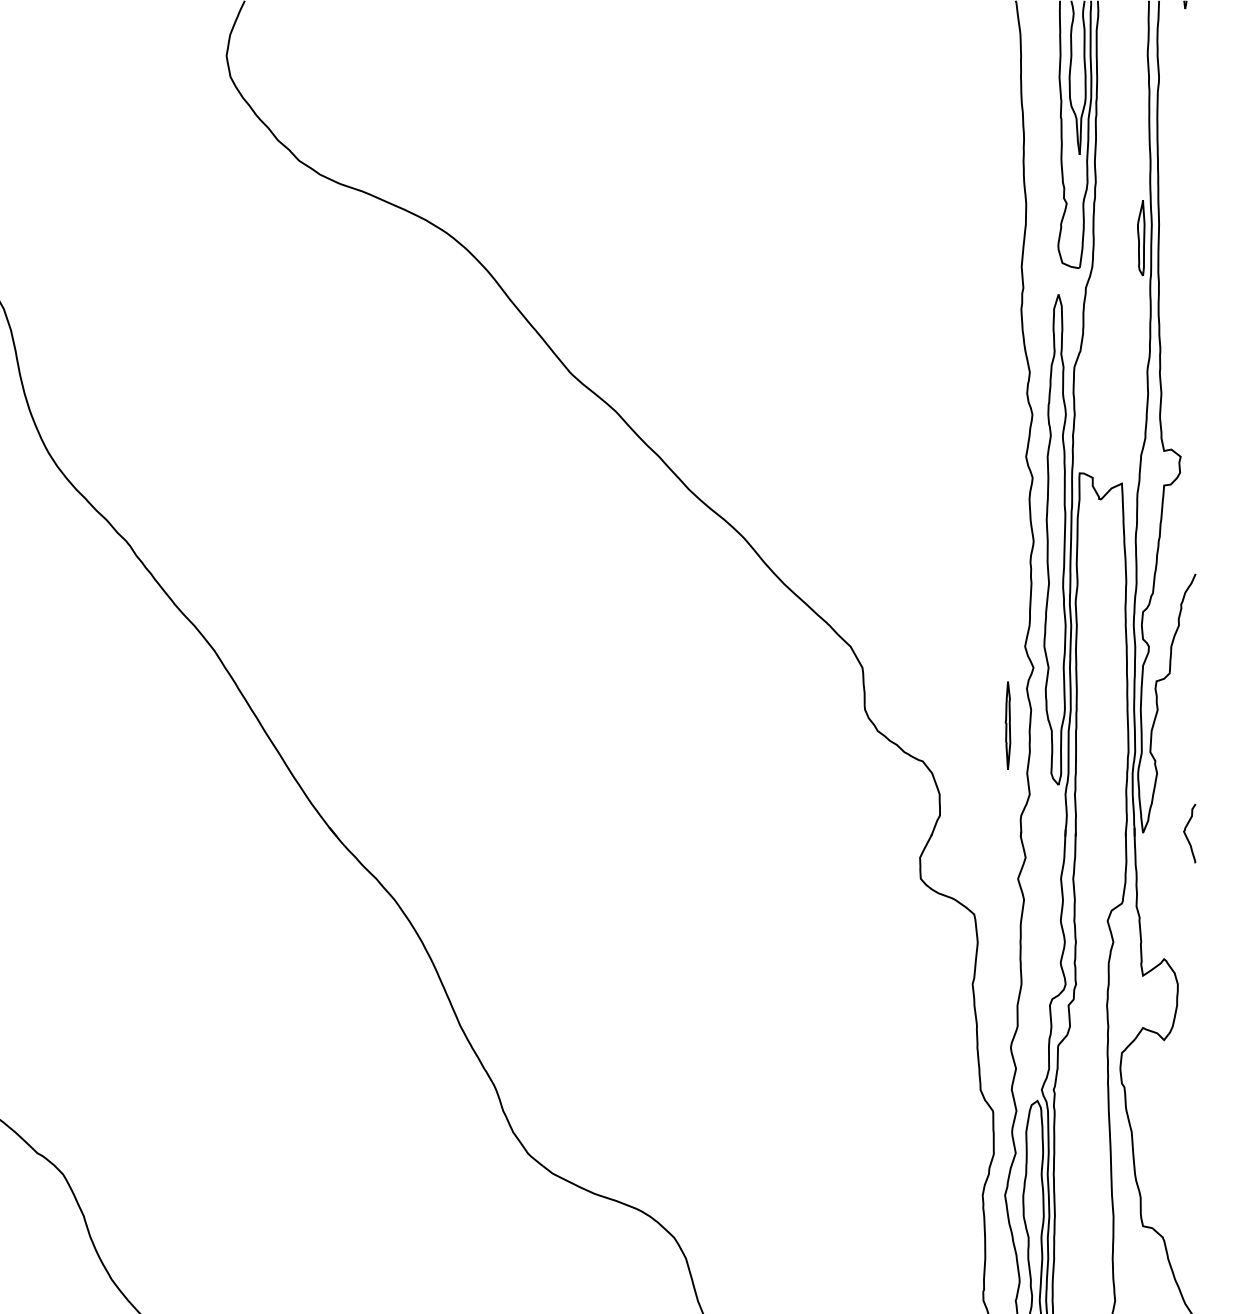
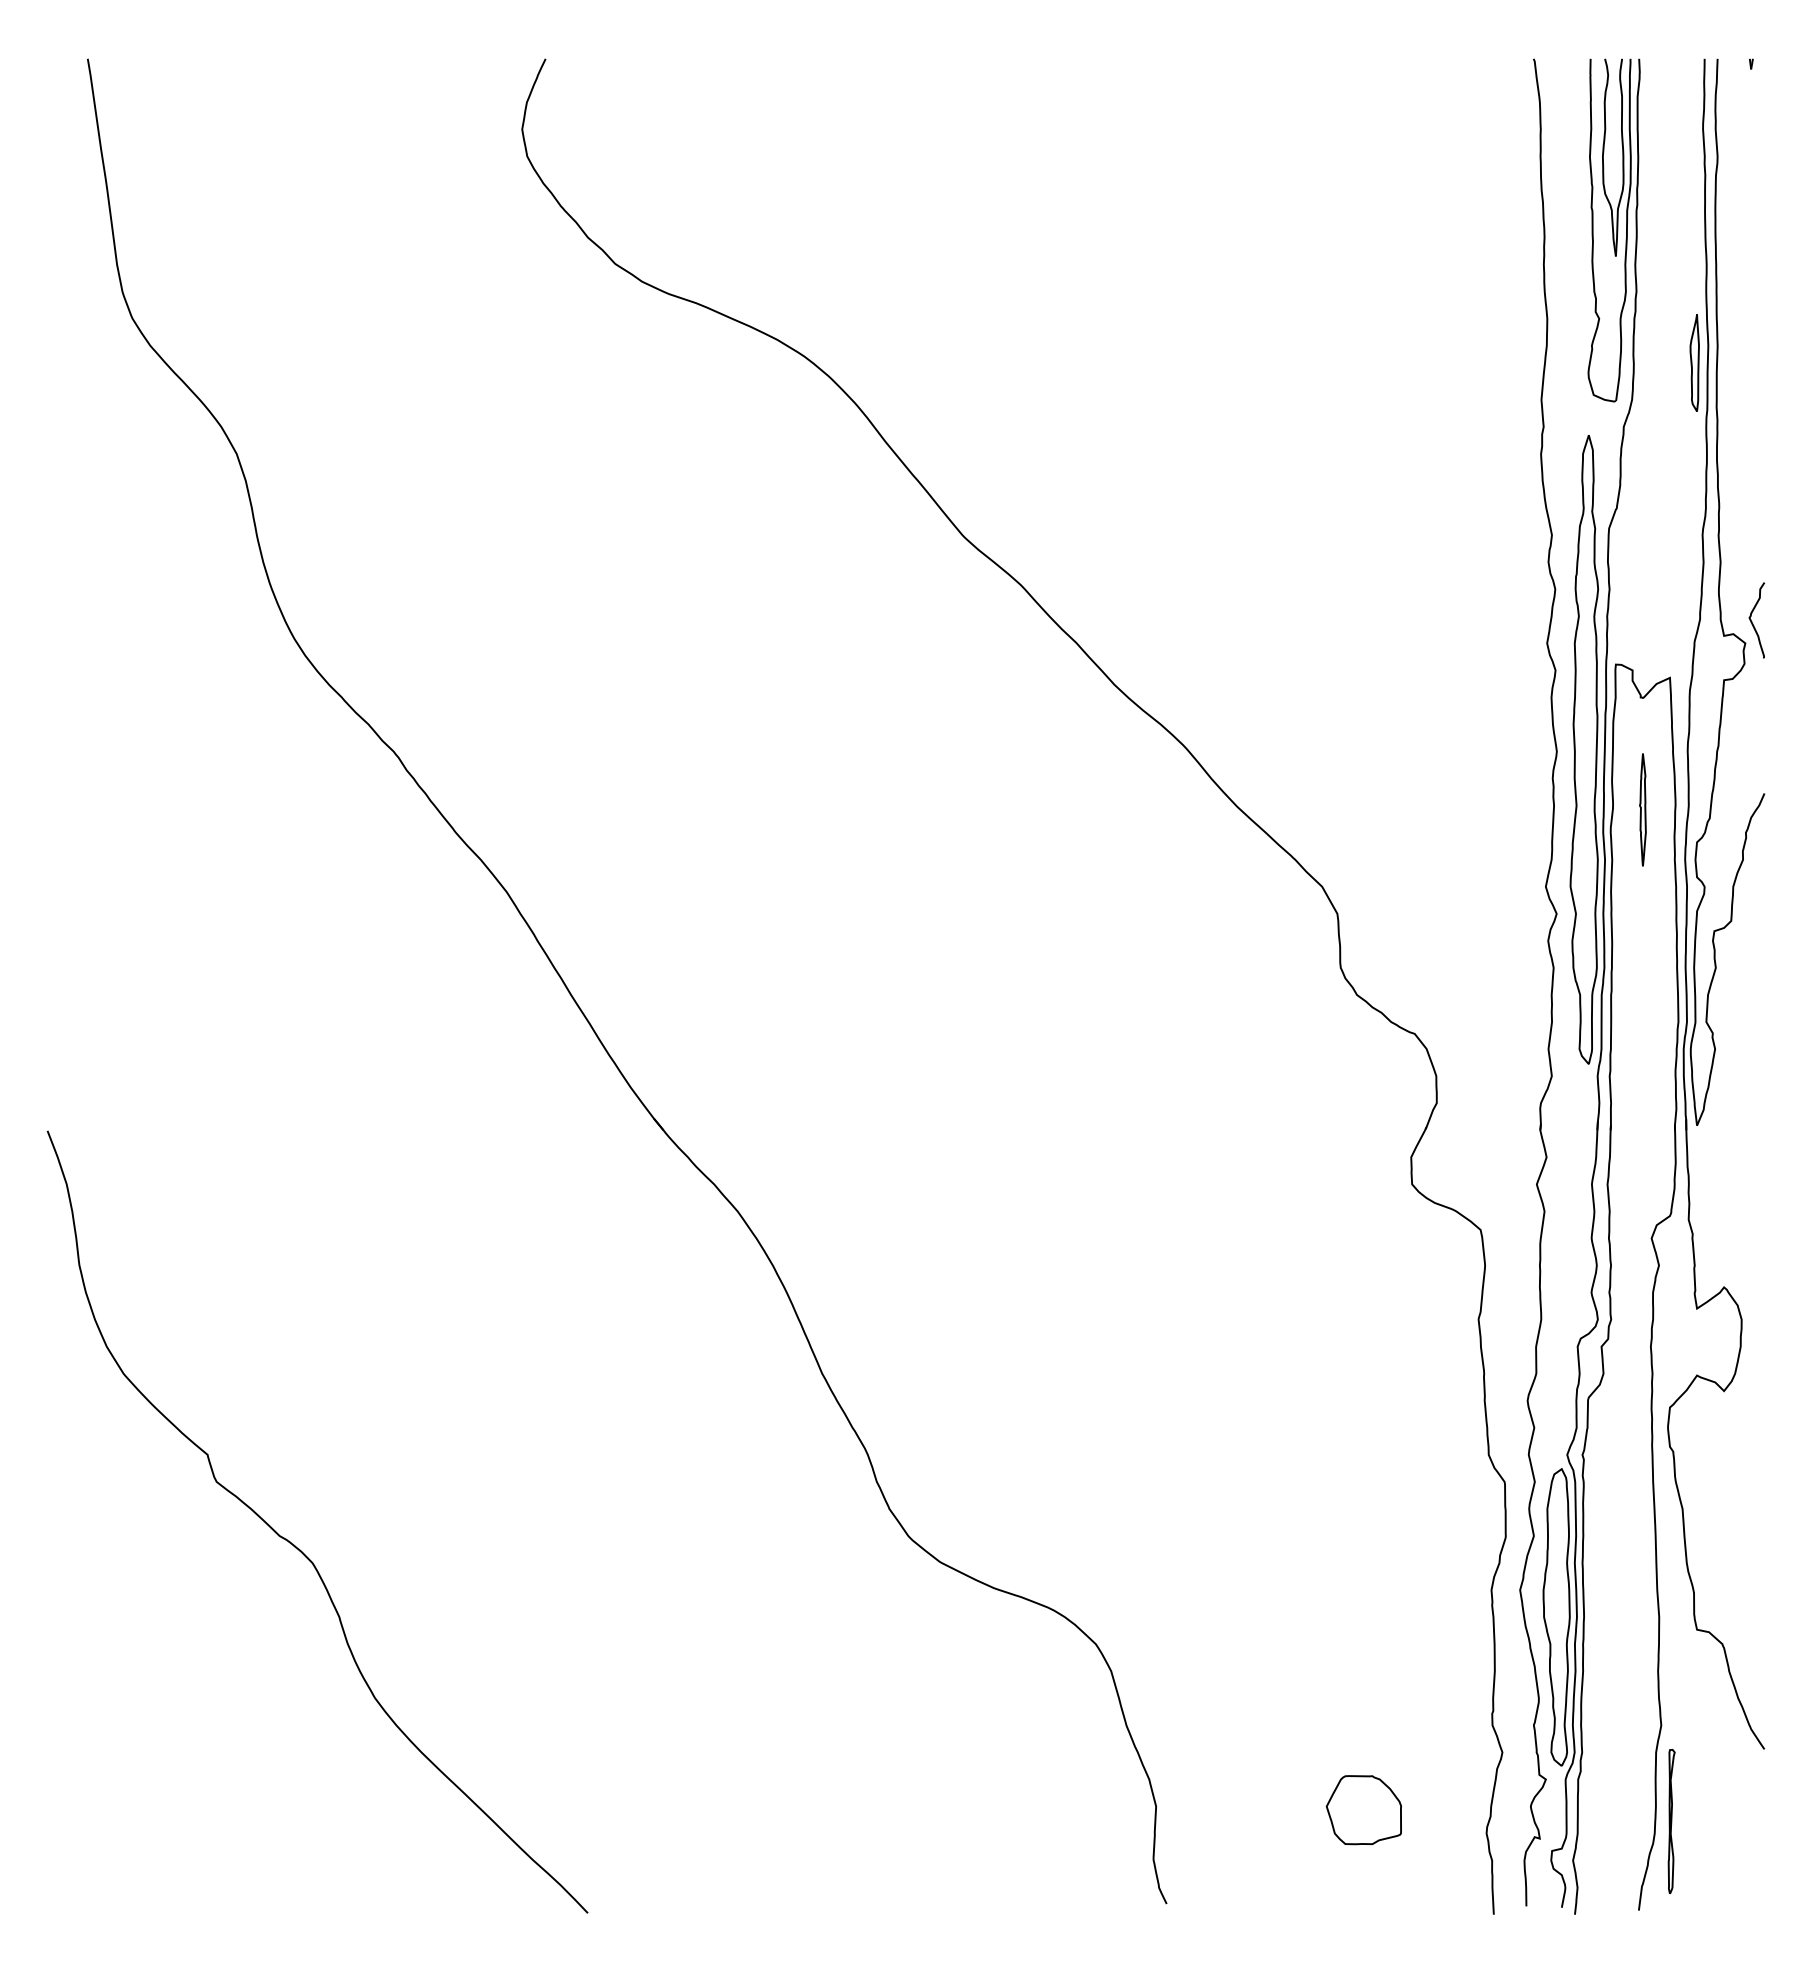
part: (1007, 725) -> (1642, 809), moved
curve: (1186, 834) -> (1752, 621), moved

